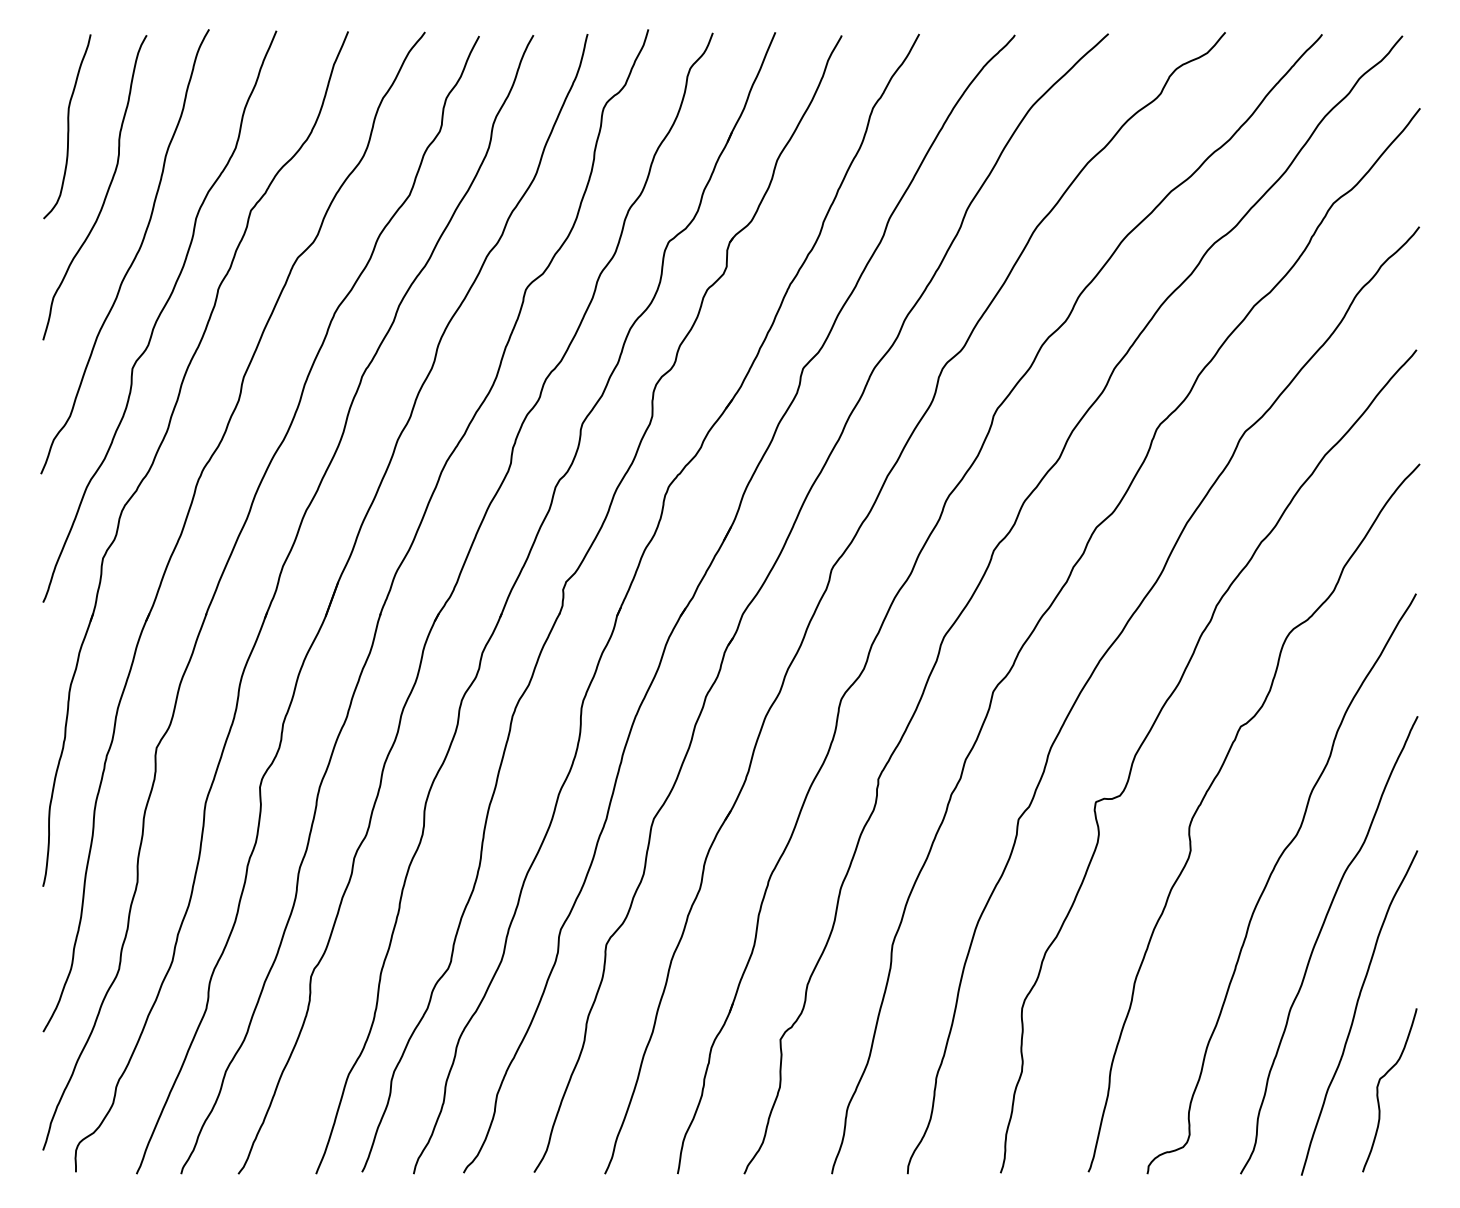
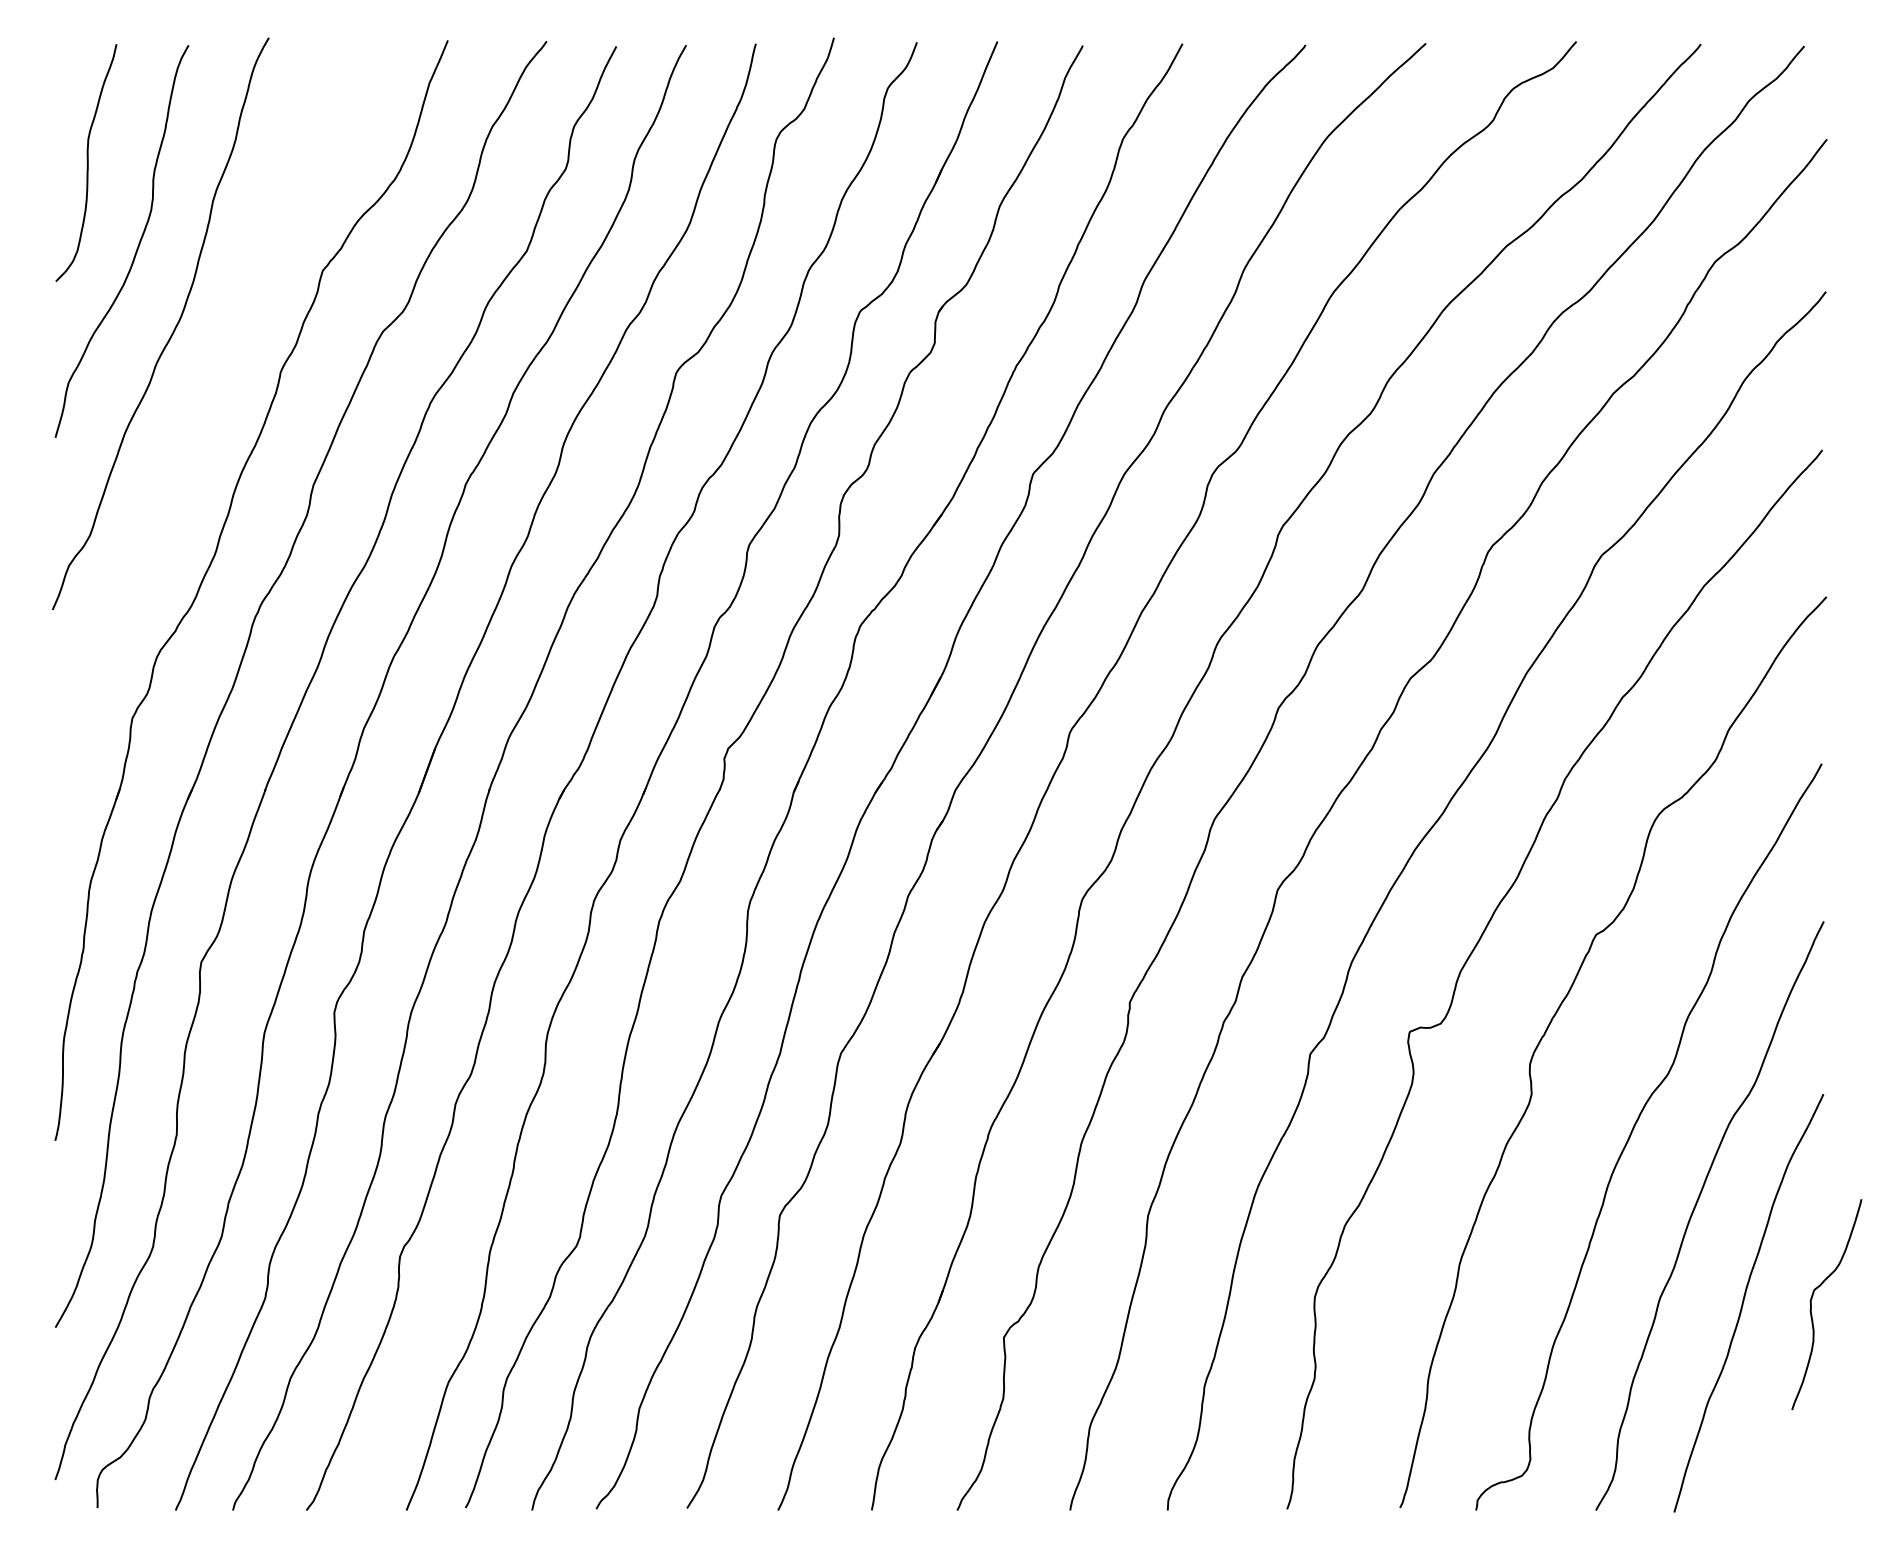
curve: (159, 316) -> (205, 407), removed
curve: (1378, 1086) -> (1812, 1299), moved

